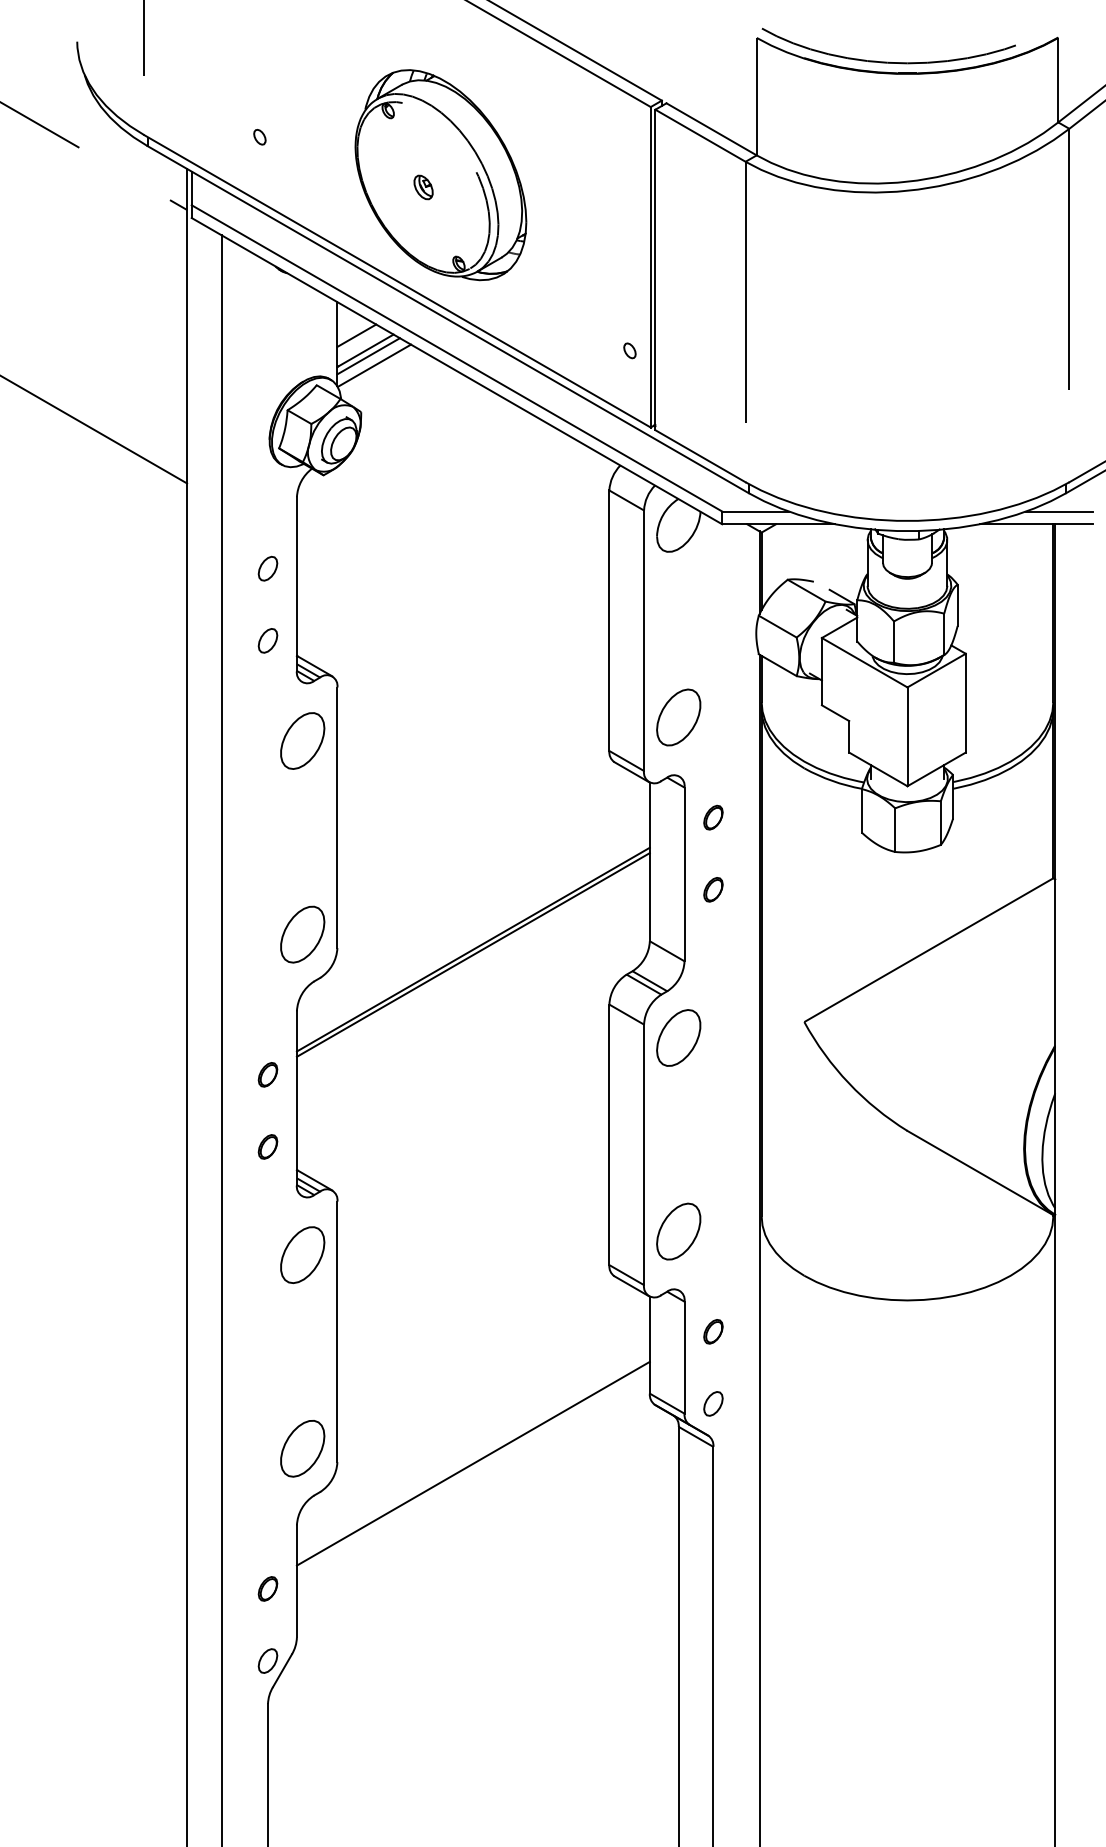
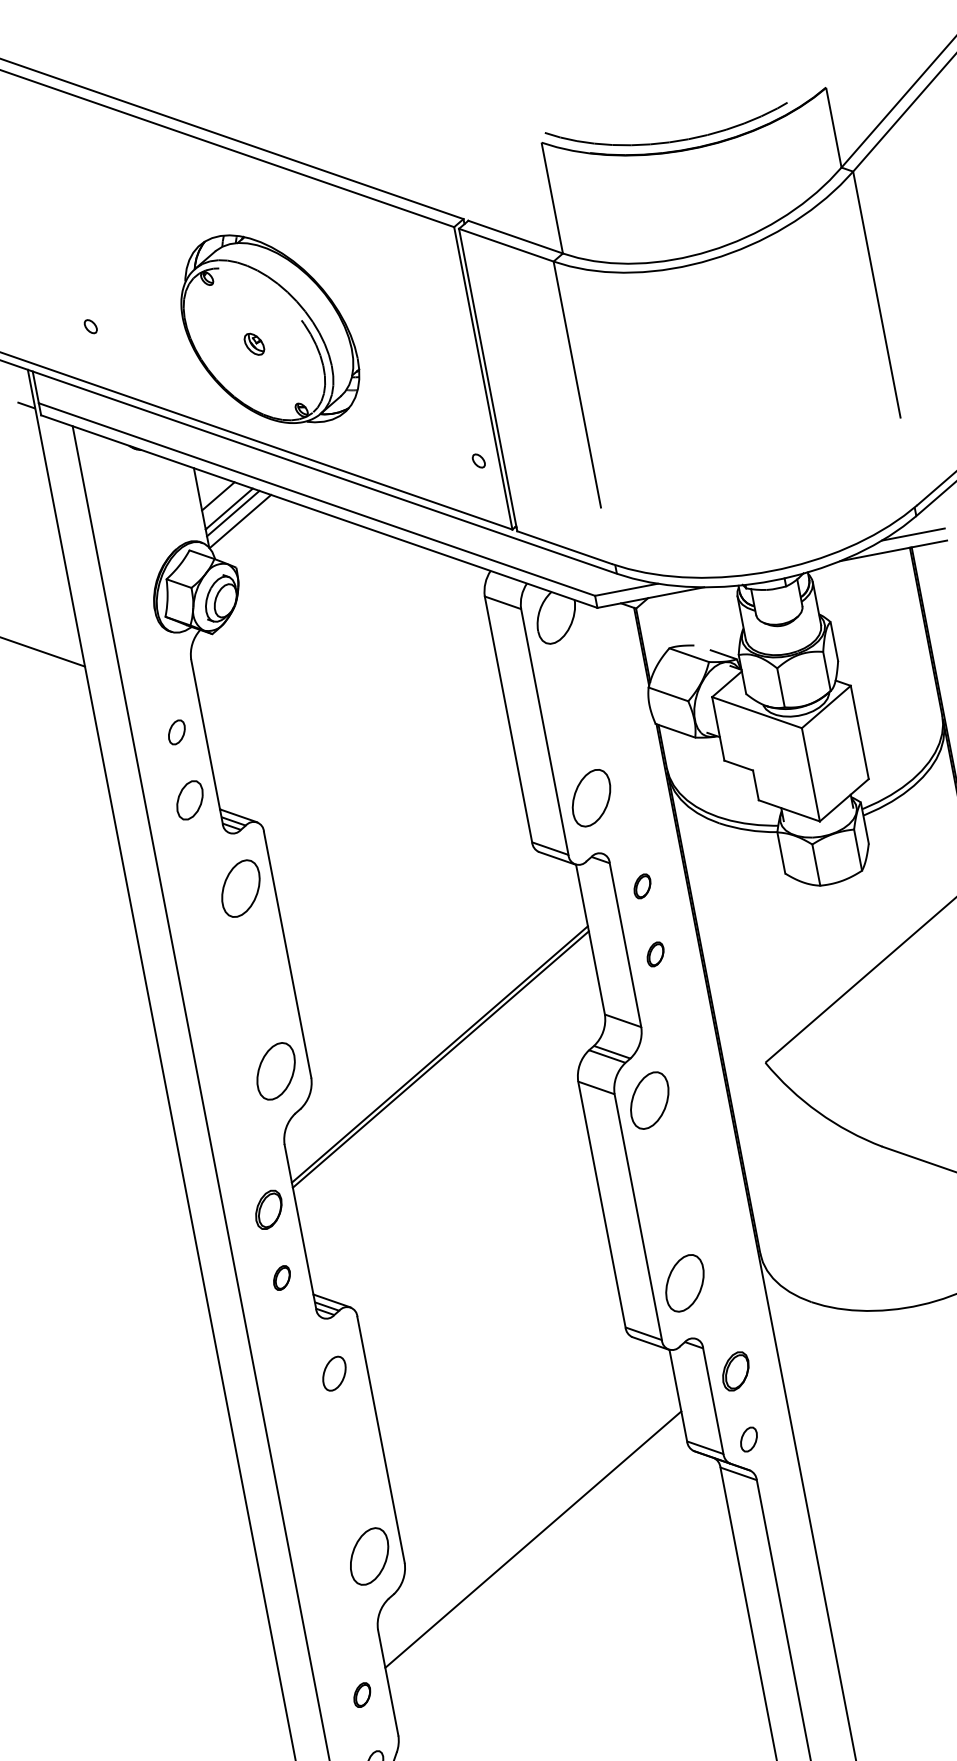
part: (267, 640) -> (189, 800), size x1.6
part: (267, 1074) -> (268, 1209), size x1.6
part: (302, 1254) -> (334, 1373), size x0.6
part: (713, 1331) -> (735, 1371), size x1.6

